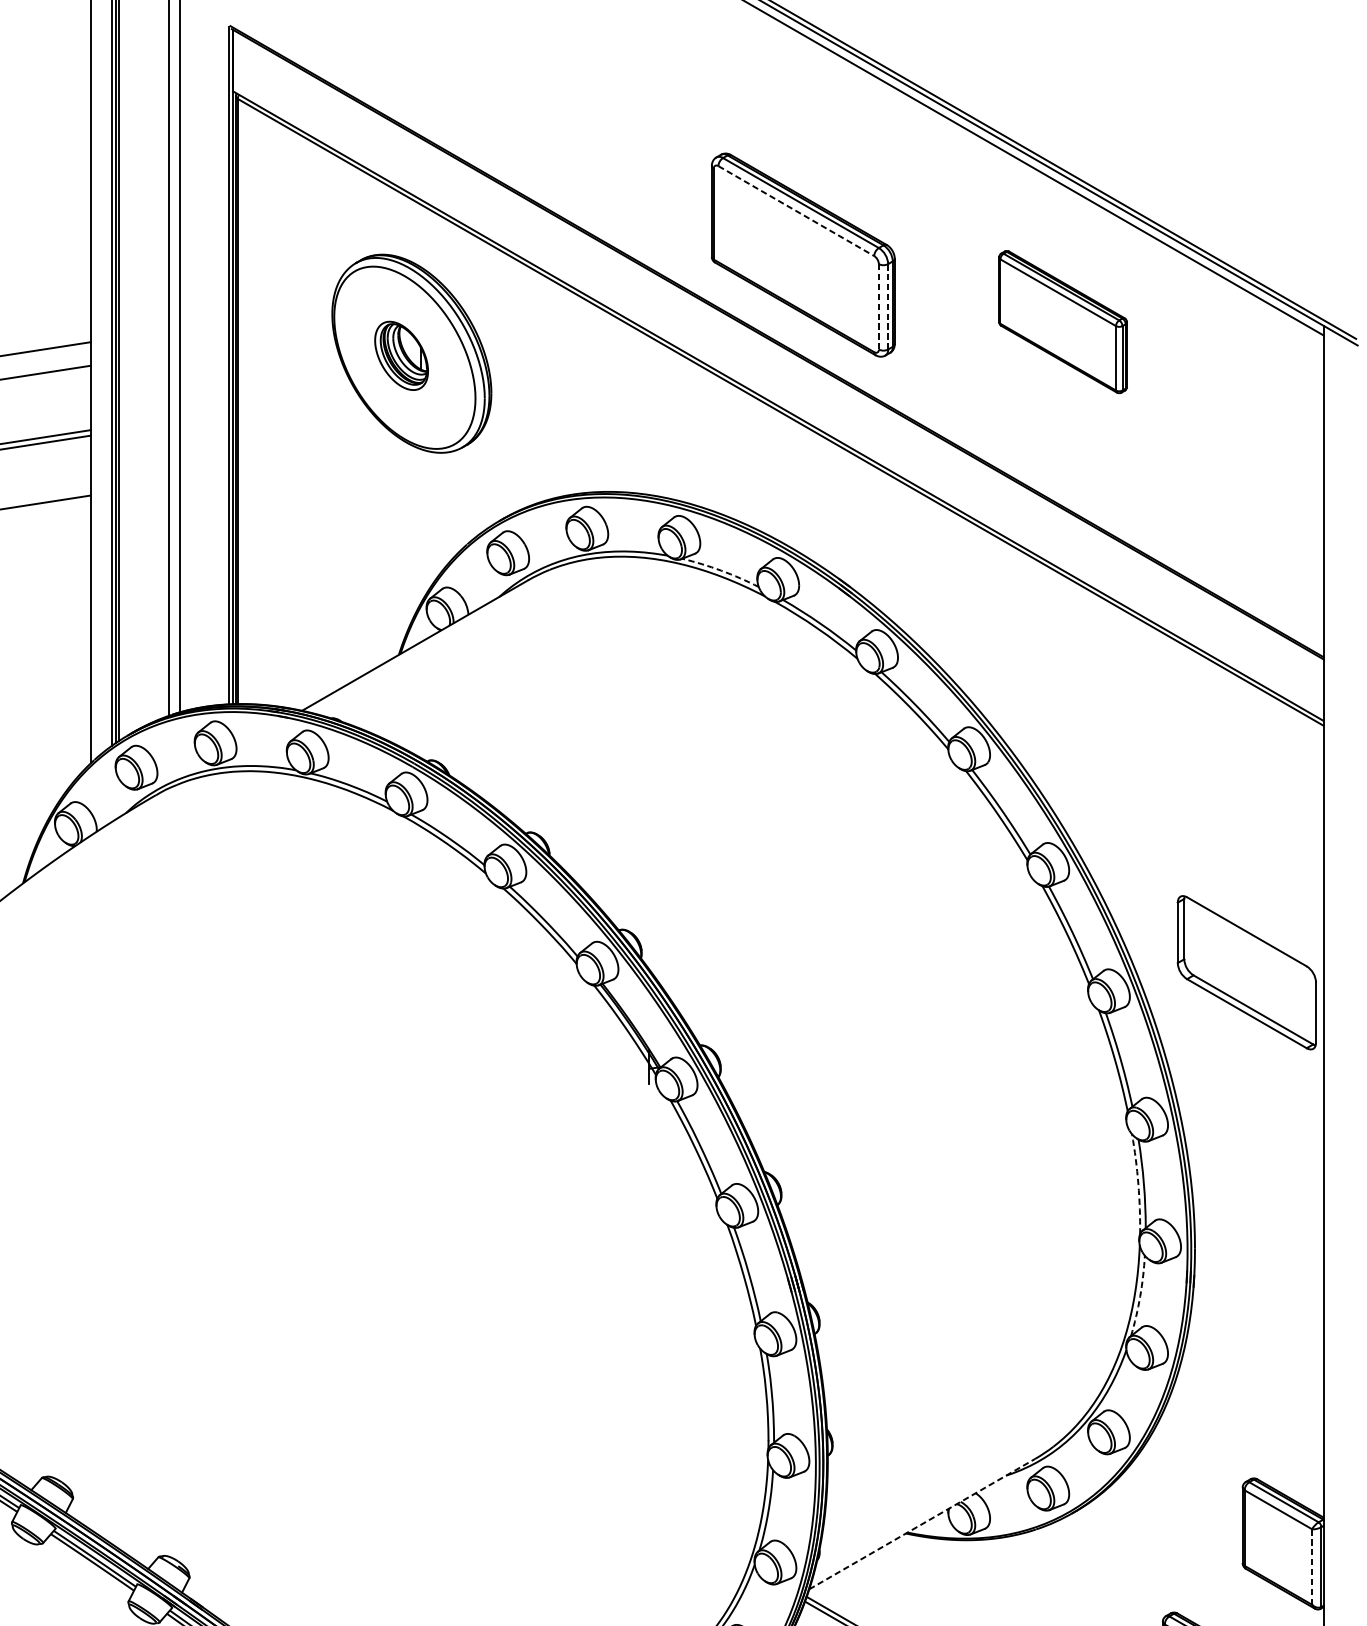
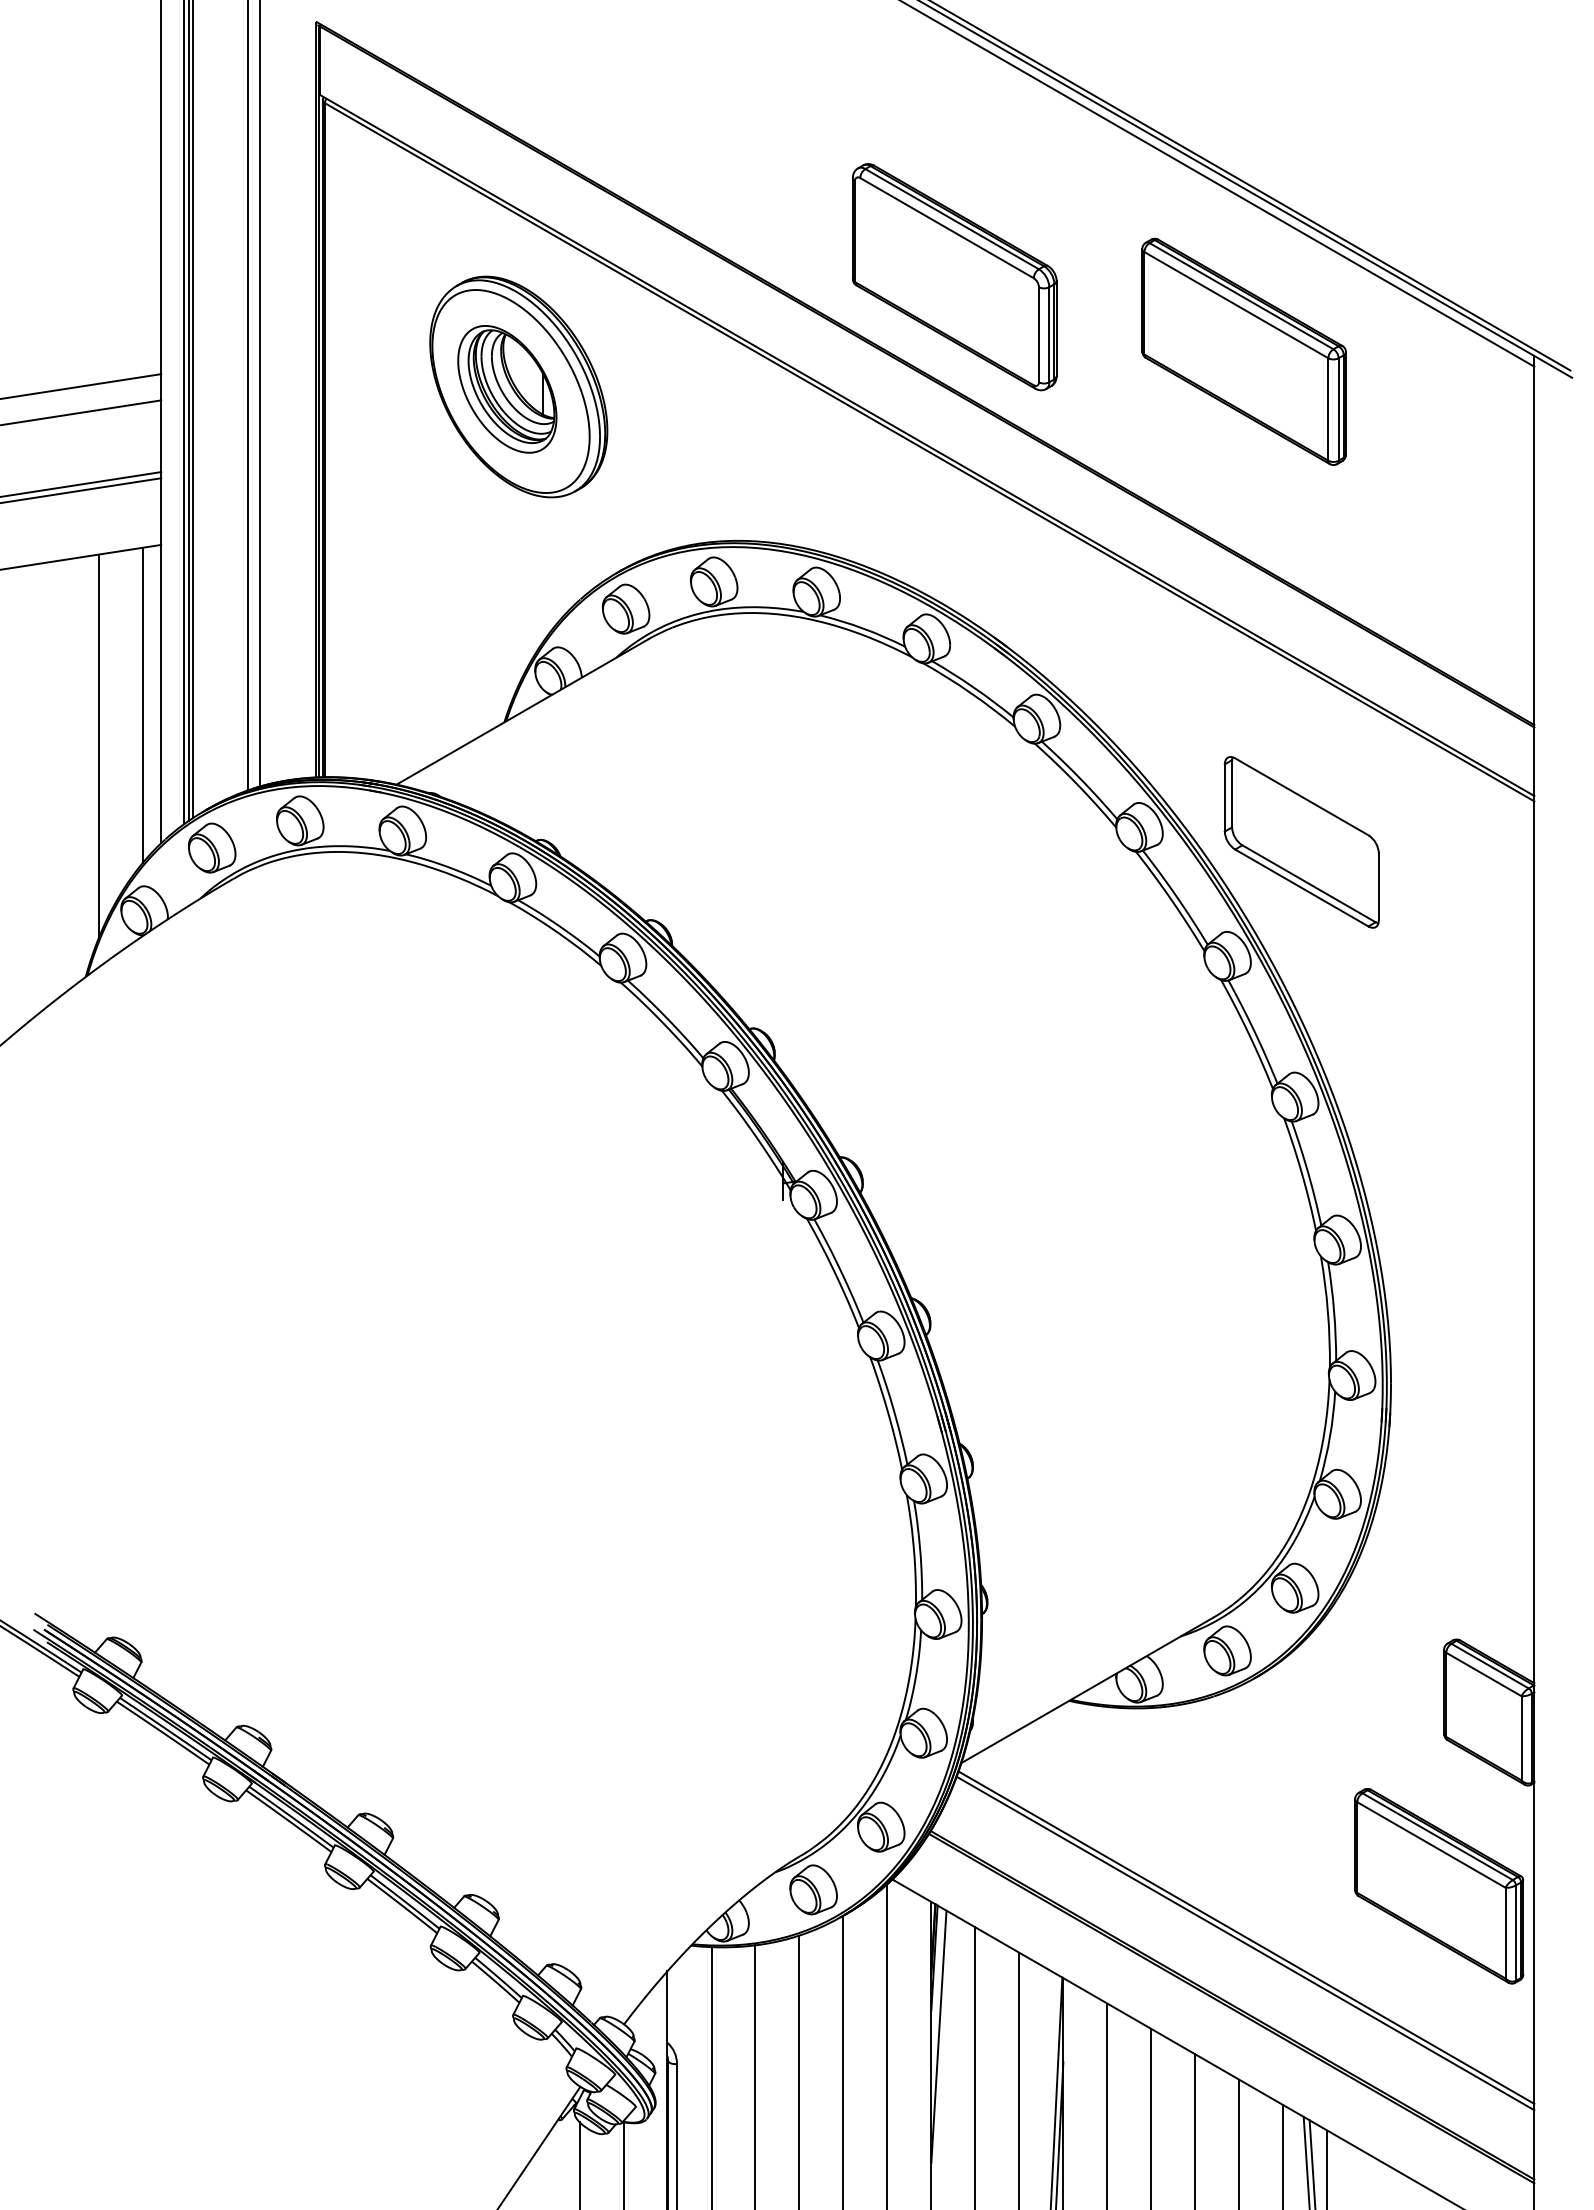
line: (796, 211) -> (947, 228), dashed -> solid
line: (878, 306) -> (1038, 334), dashed -> solid
line: (888, 306) -> (1049, 334), dashed -> solid
part: (1062, 321) -> (1243, 351), size x1.43
part: (401, 355) -> (507, 389), size x1.67
arc: (721, 570) -> (863, 628), dashed -> solid
line: (73, 639) -> (142, 705), added
line: (34, 675) -> (98, 745), added
part: (1246, 972) -> (1301, 842), moved
arc: (1137, 1183) -> (1327, 1311), dashed -> solid
arc: (1140, 1296) -> (1330, 1436), dashed -> solid
line: (922, 1524) -> (1087, 1690), dashed -> solid
line: (1312, 1566) -> (1521, 1737), dashed -> solid

